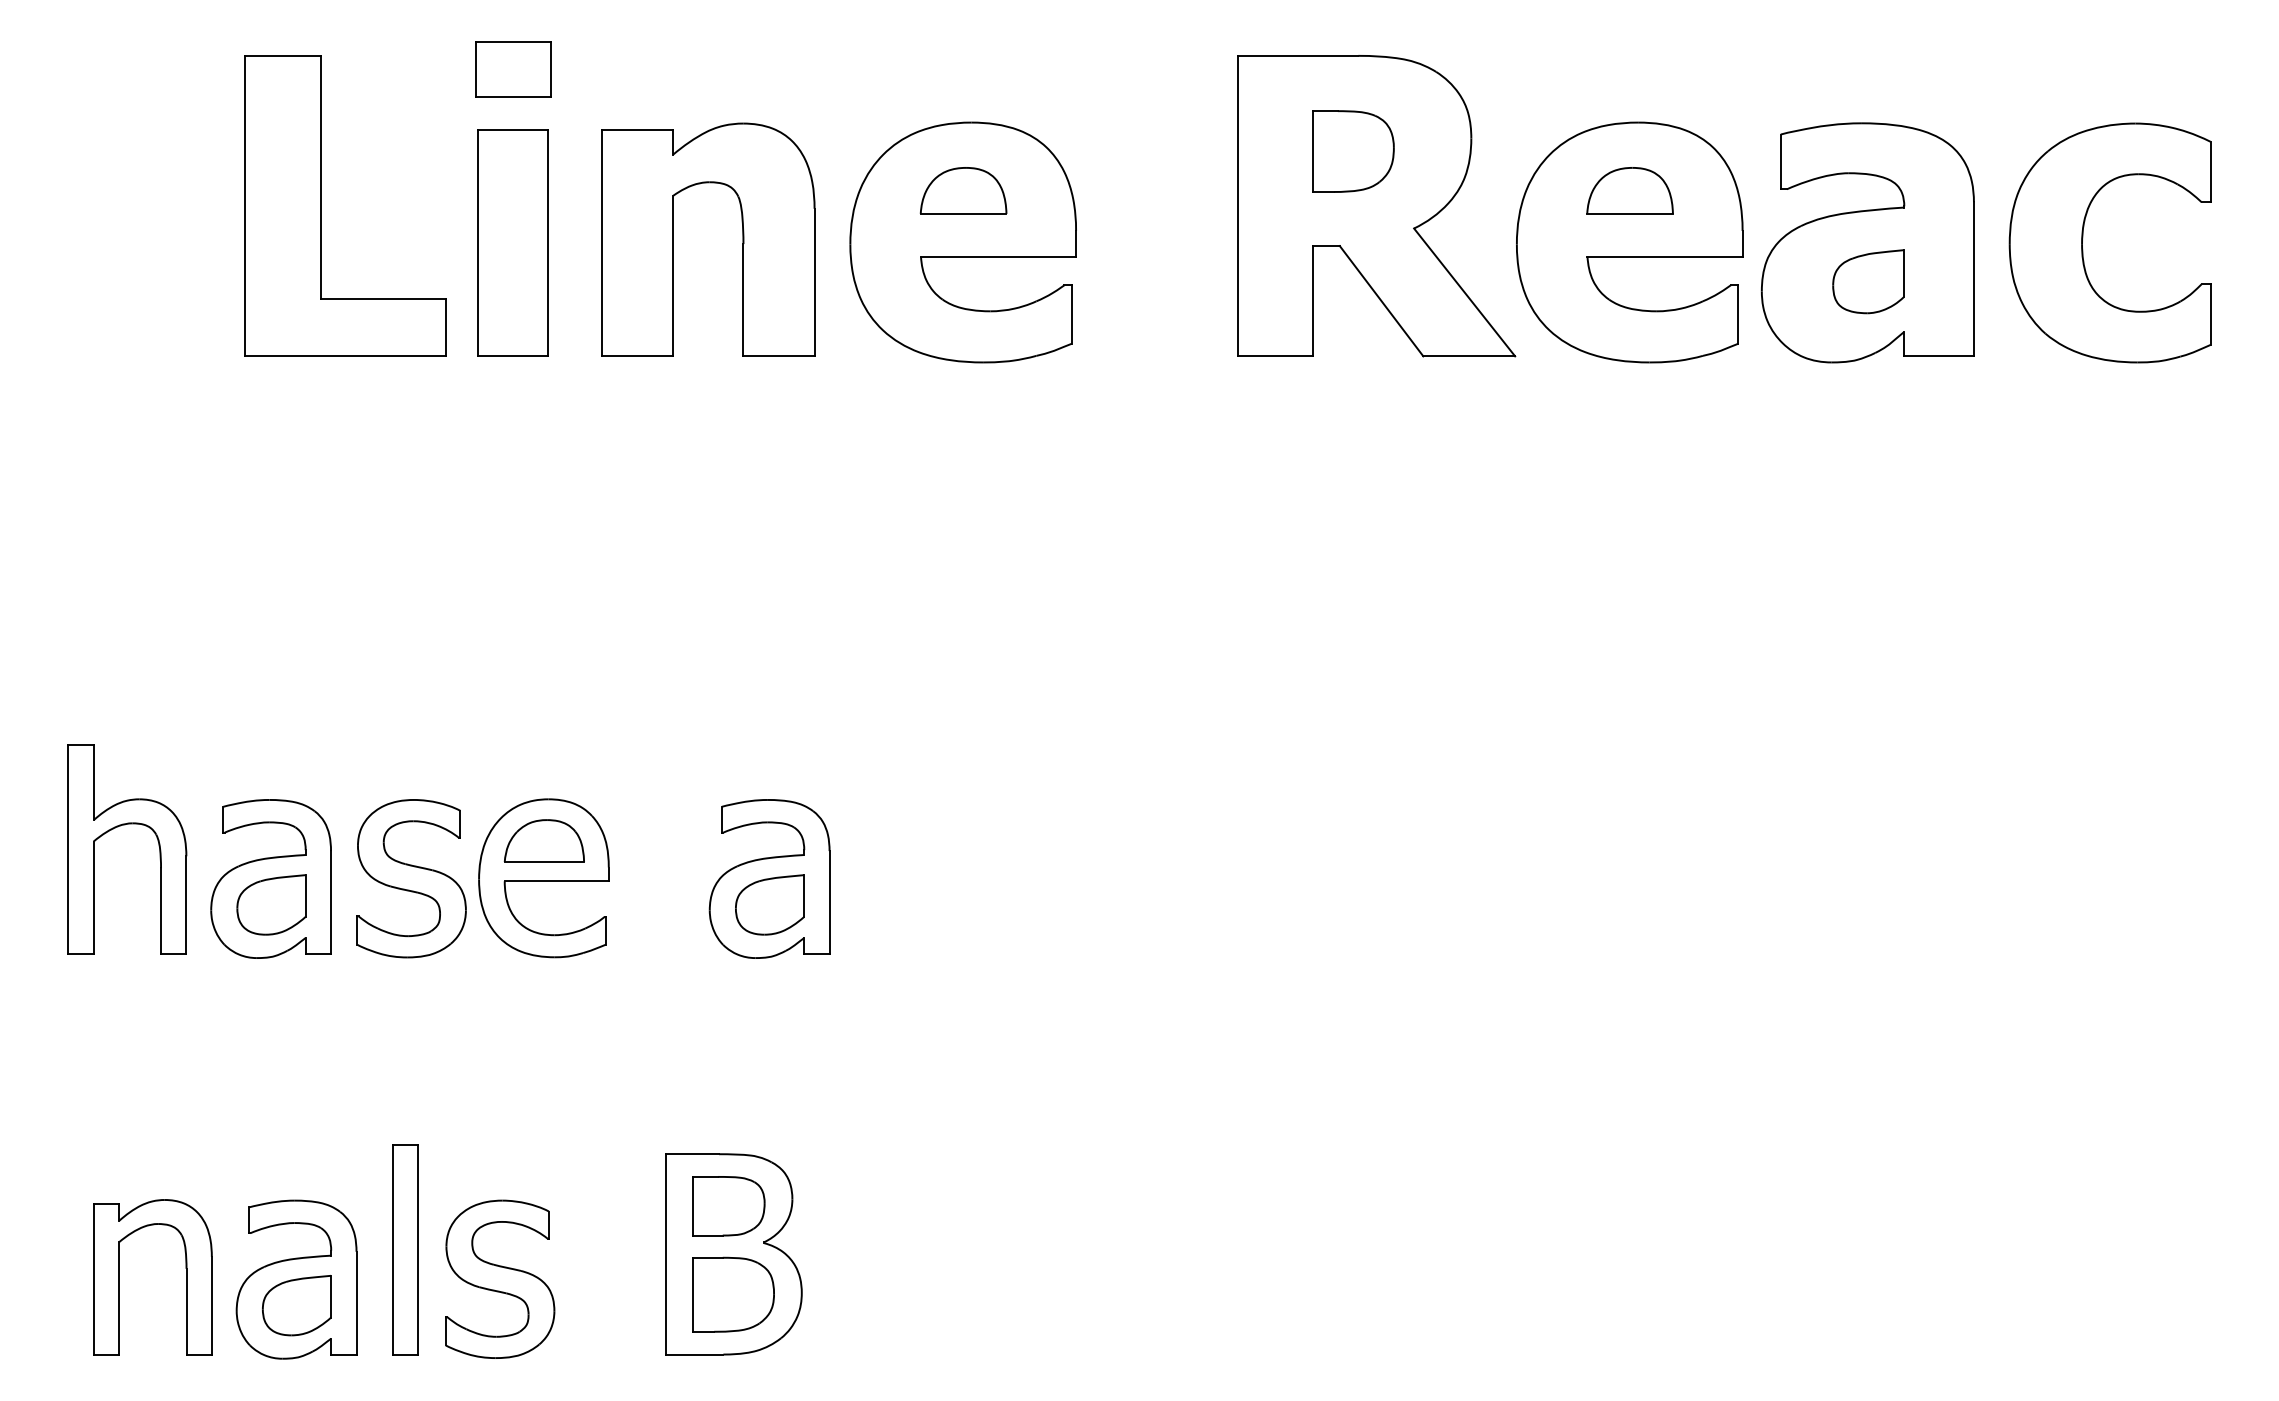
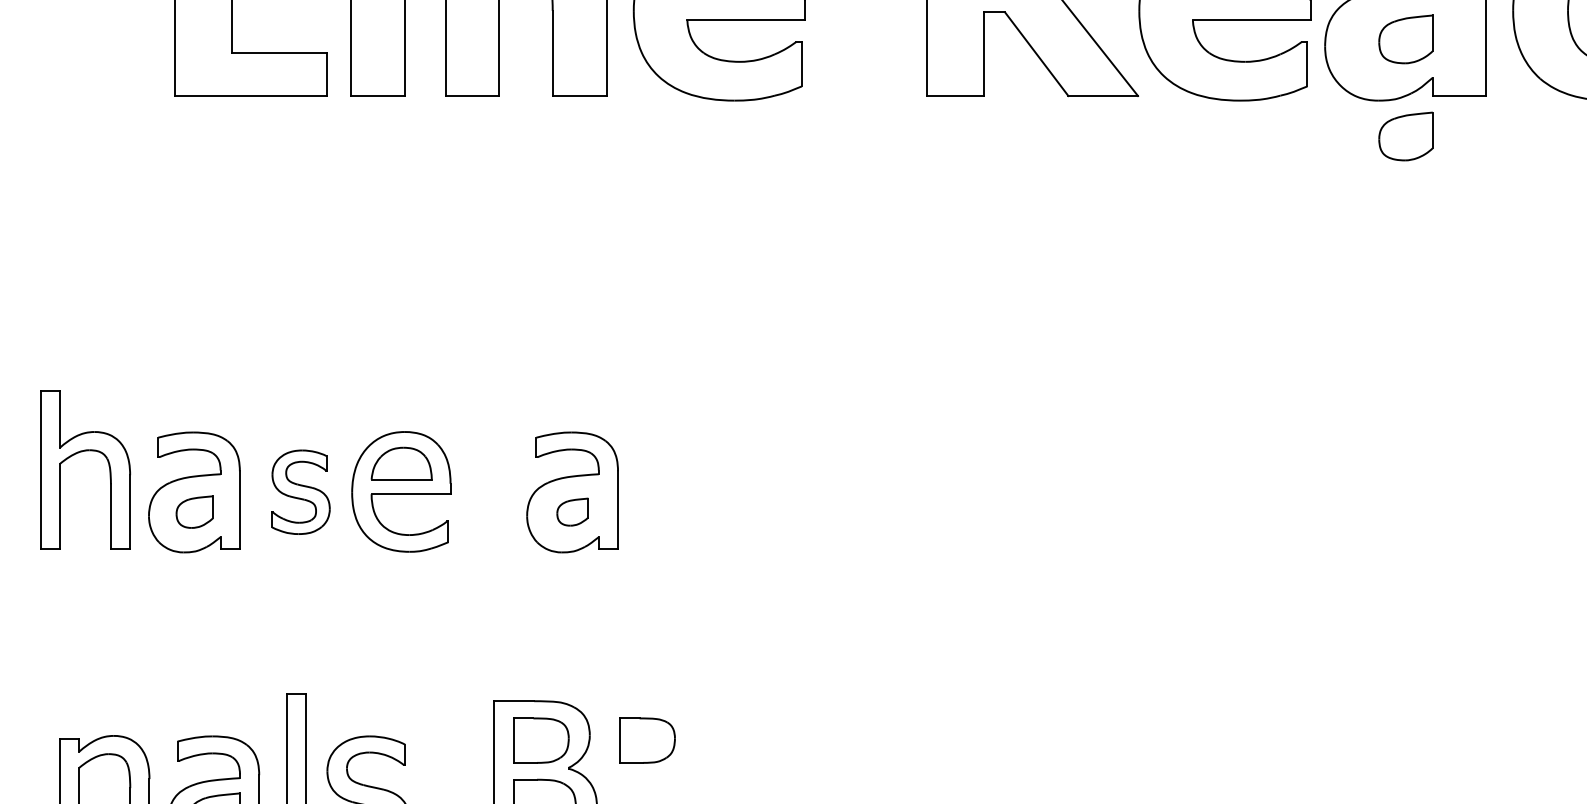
part: (1868, 409) -> (1406, 136), added
part: (411, 878) -> (300, 492), size x0.7
part: (271, 904) -> (194, 511), size x0.7
part: (769, 904) -> (572, 511), size x0.6
part: (868, 1206) -> (647, 740), added

